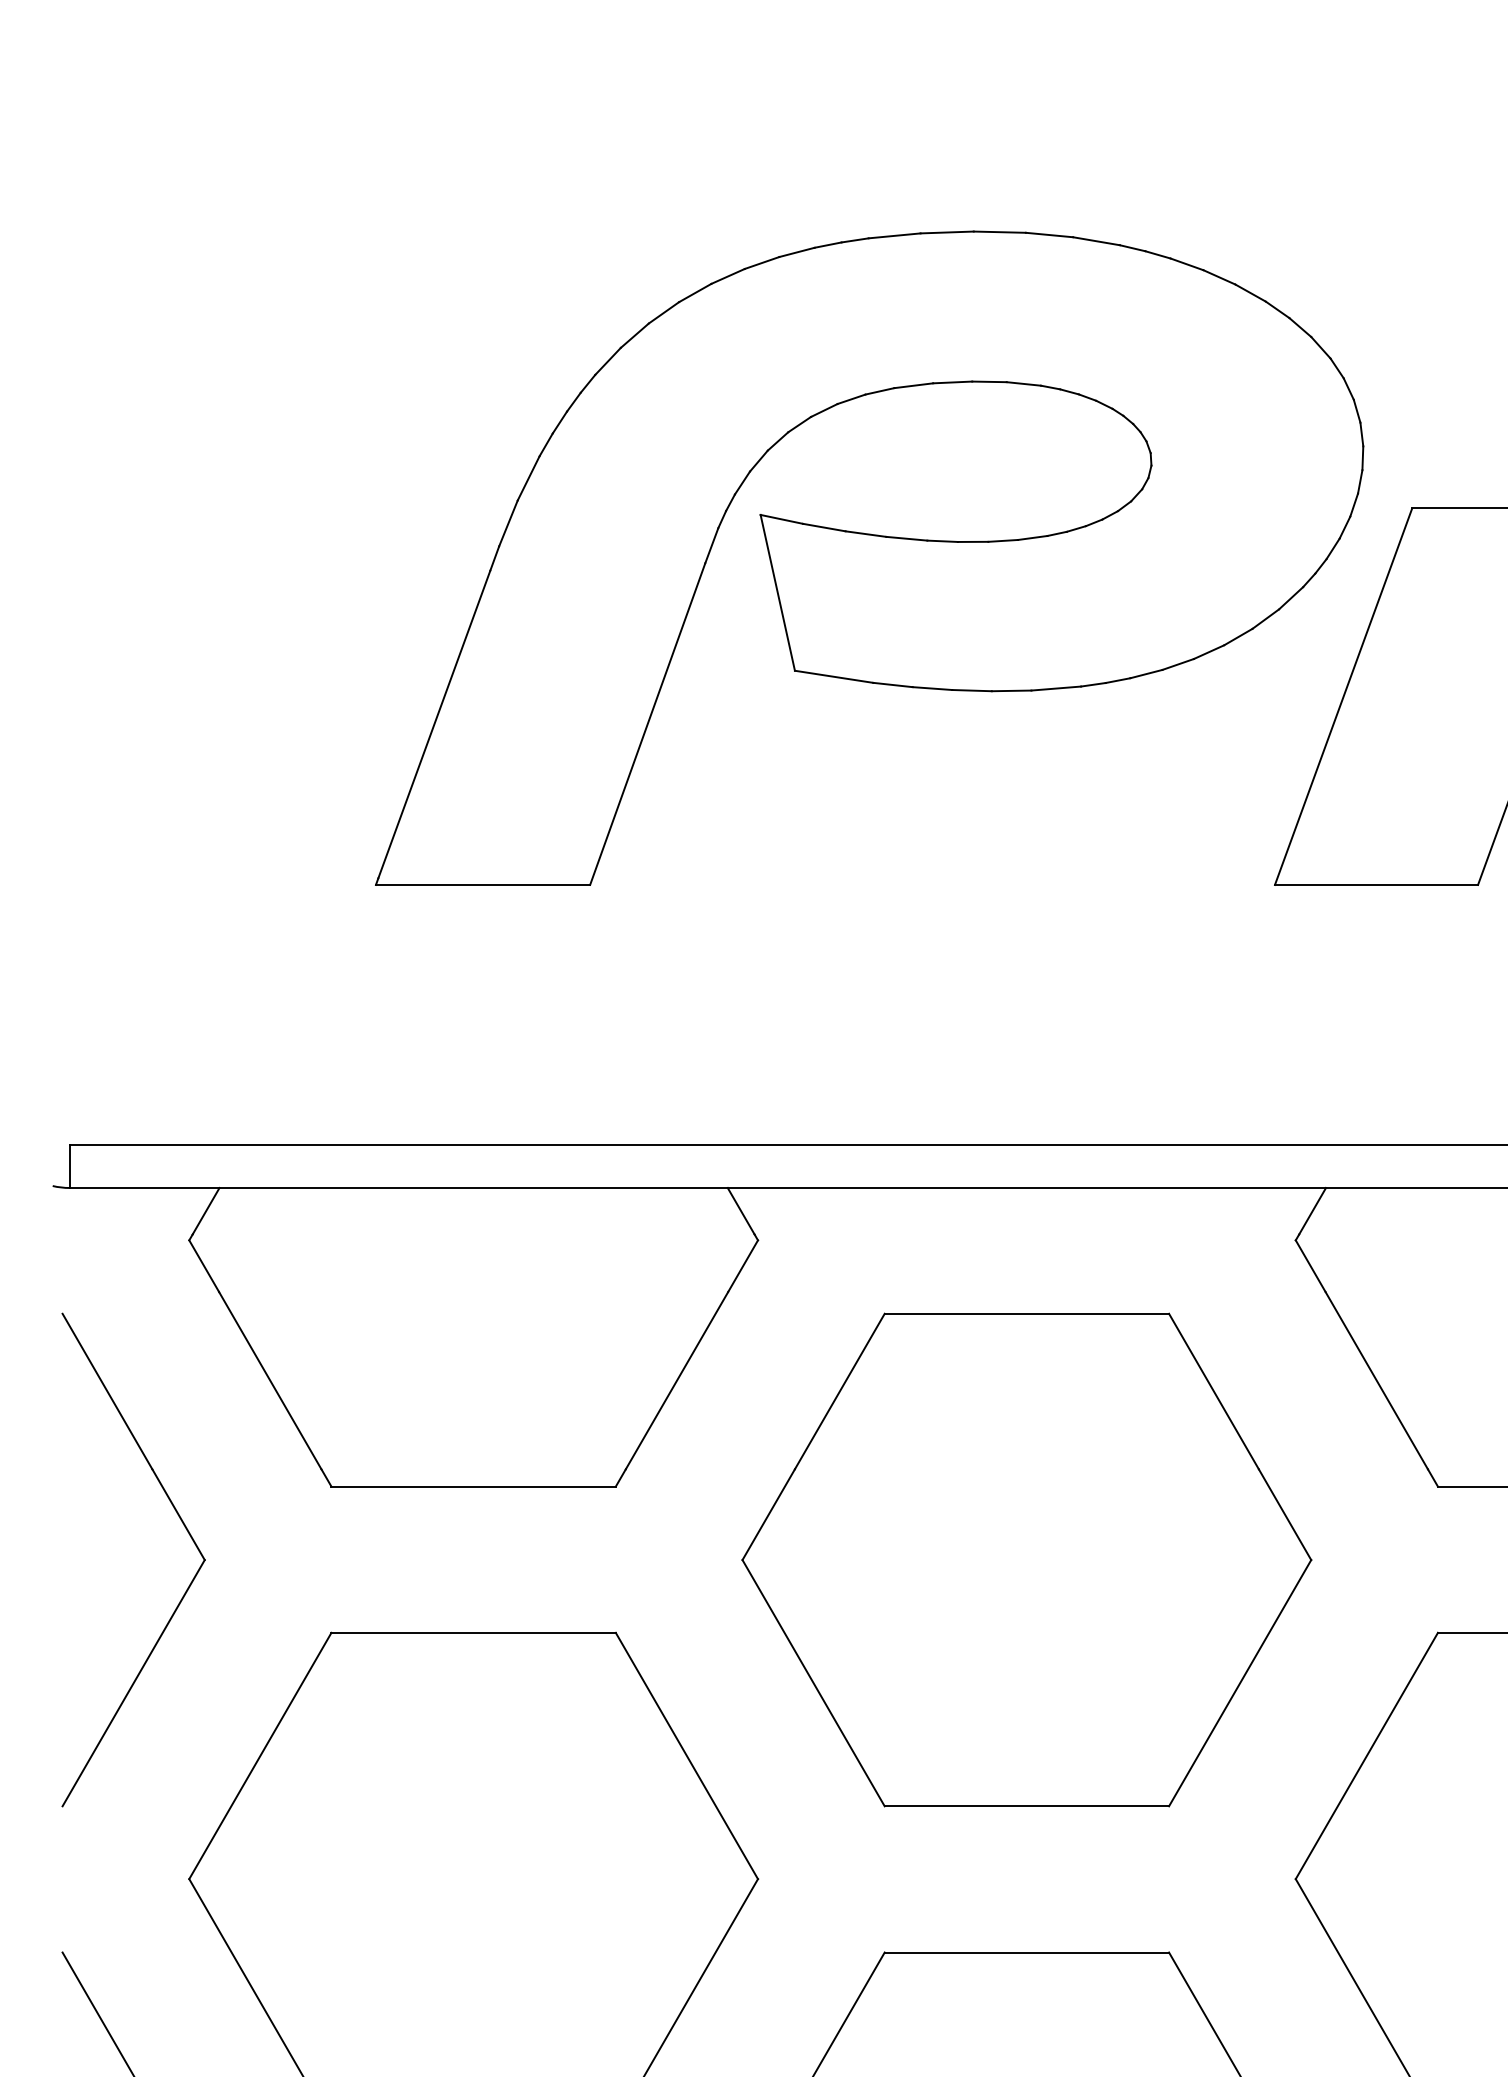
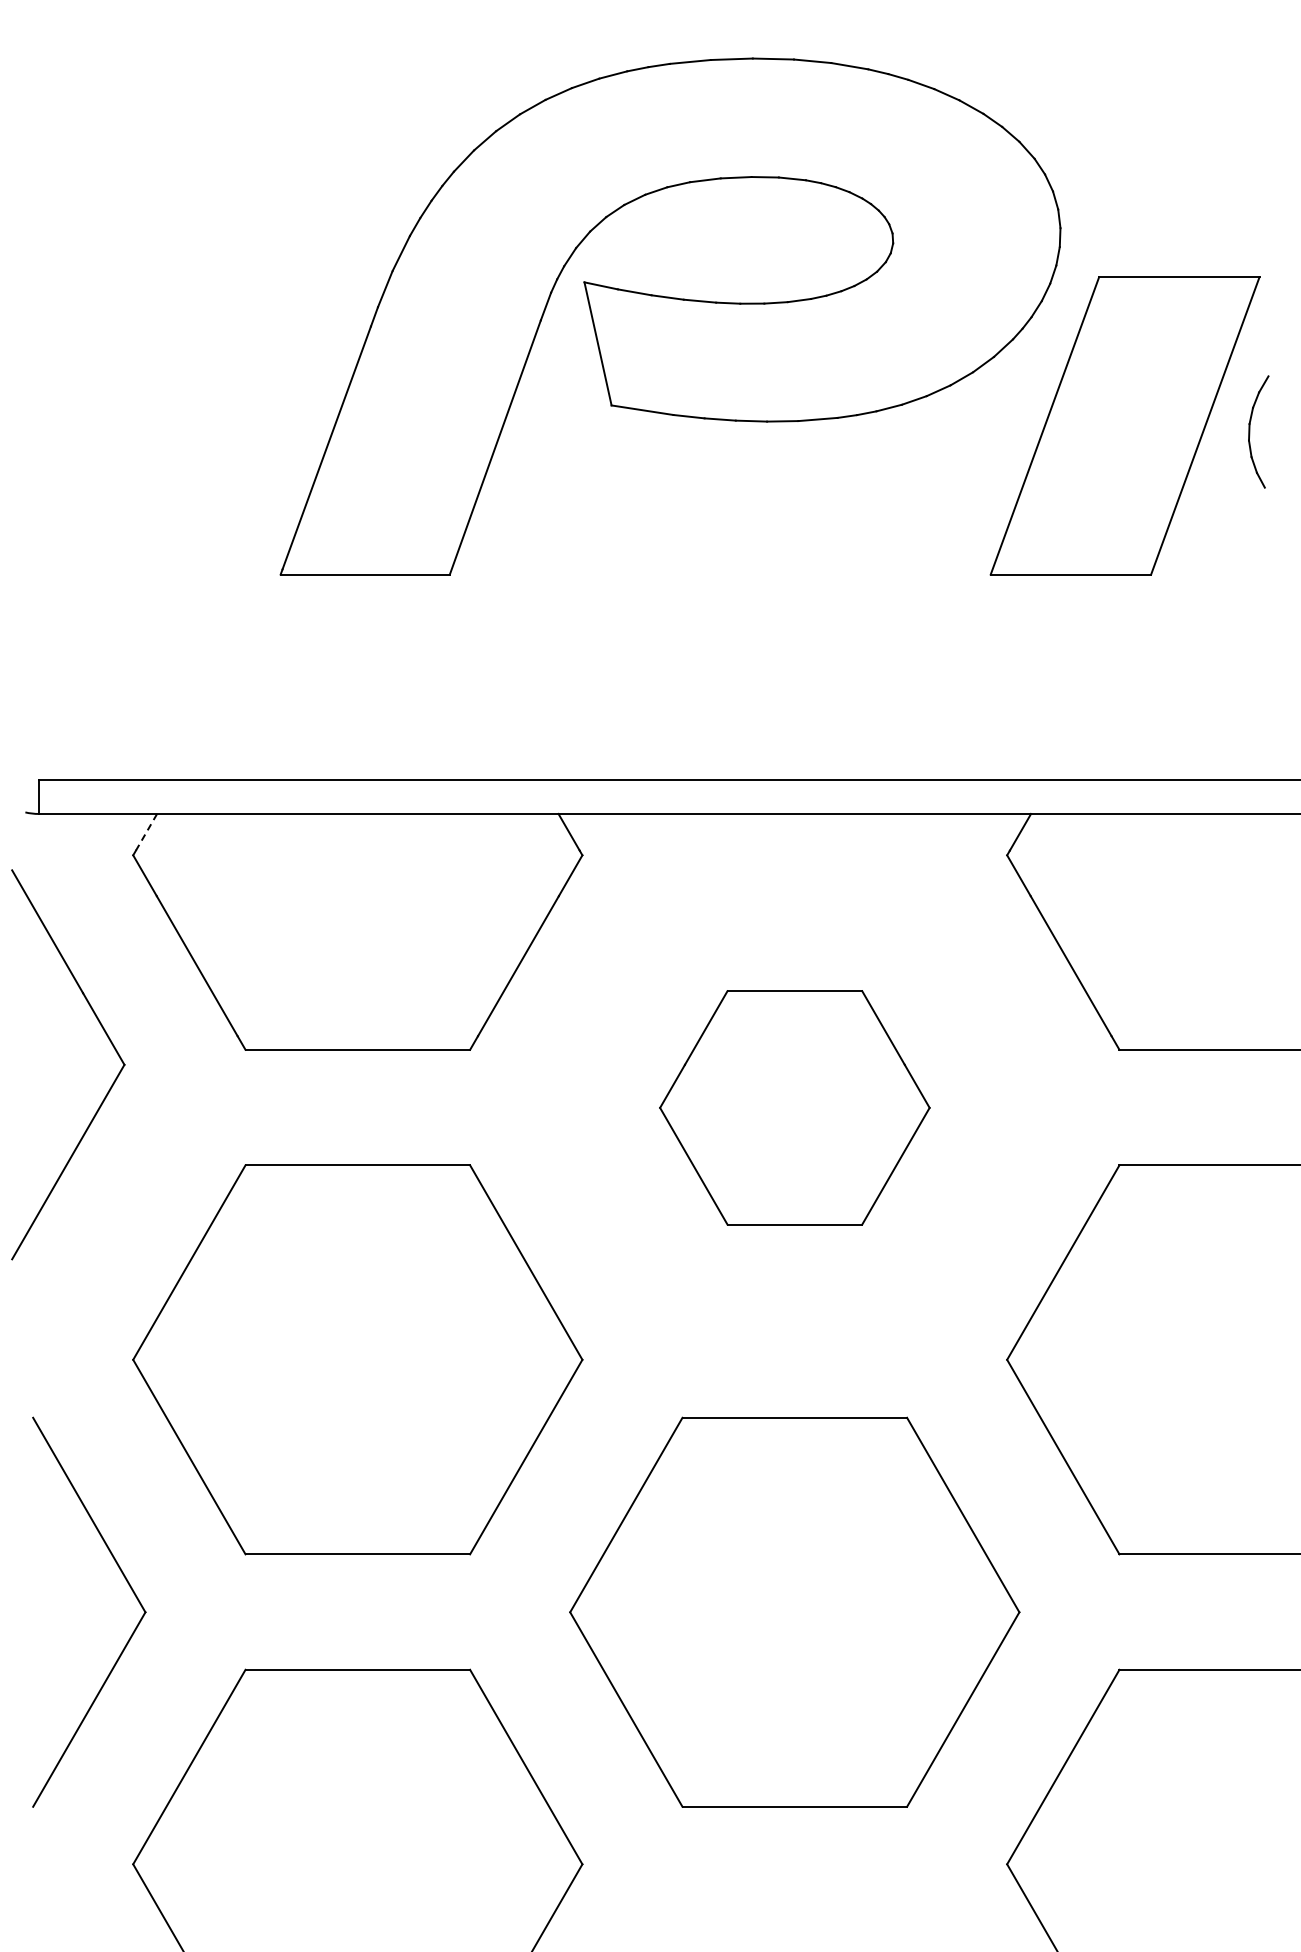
line: (206, 1211) -> (146, 832), solid -> dashed
part: (185, 1530) -> (109, 1041), moved
part: (1026, 1559) -> (794, 1107), size x0.6

